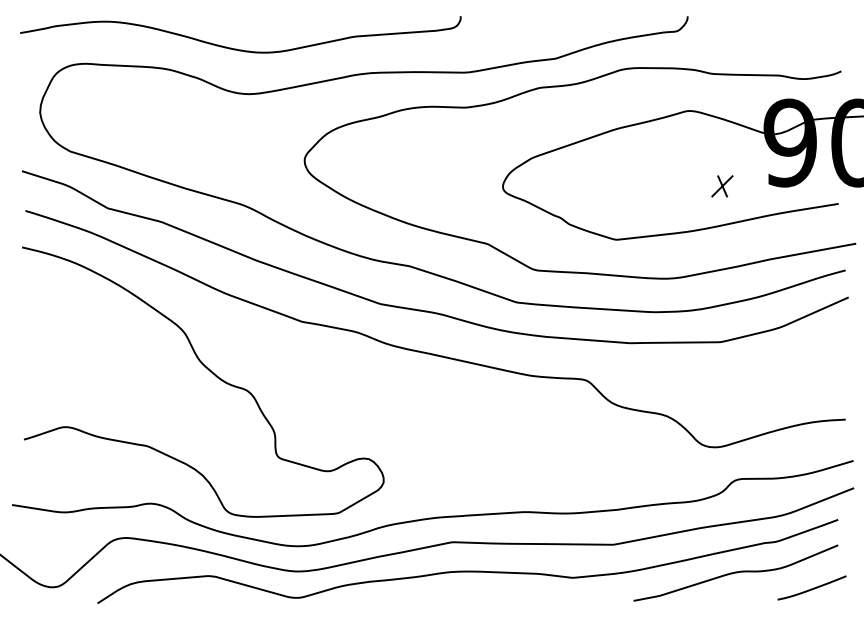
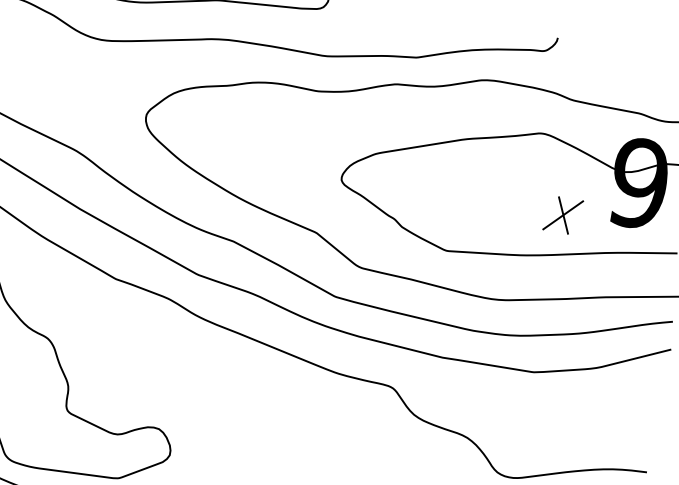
part: (722, 186) -> (563, 215), size x1.67

